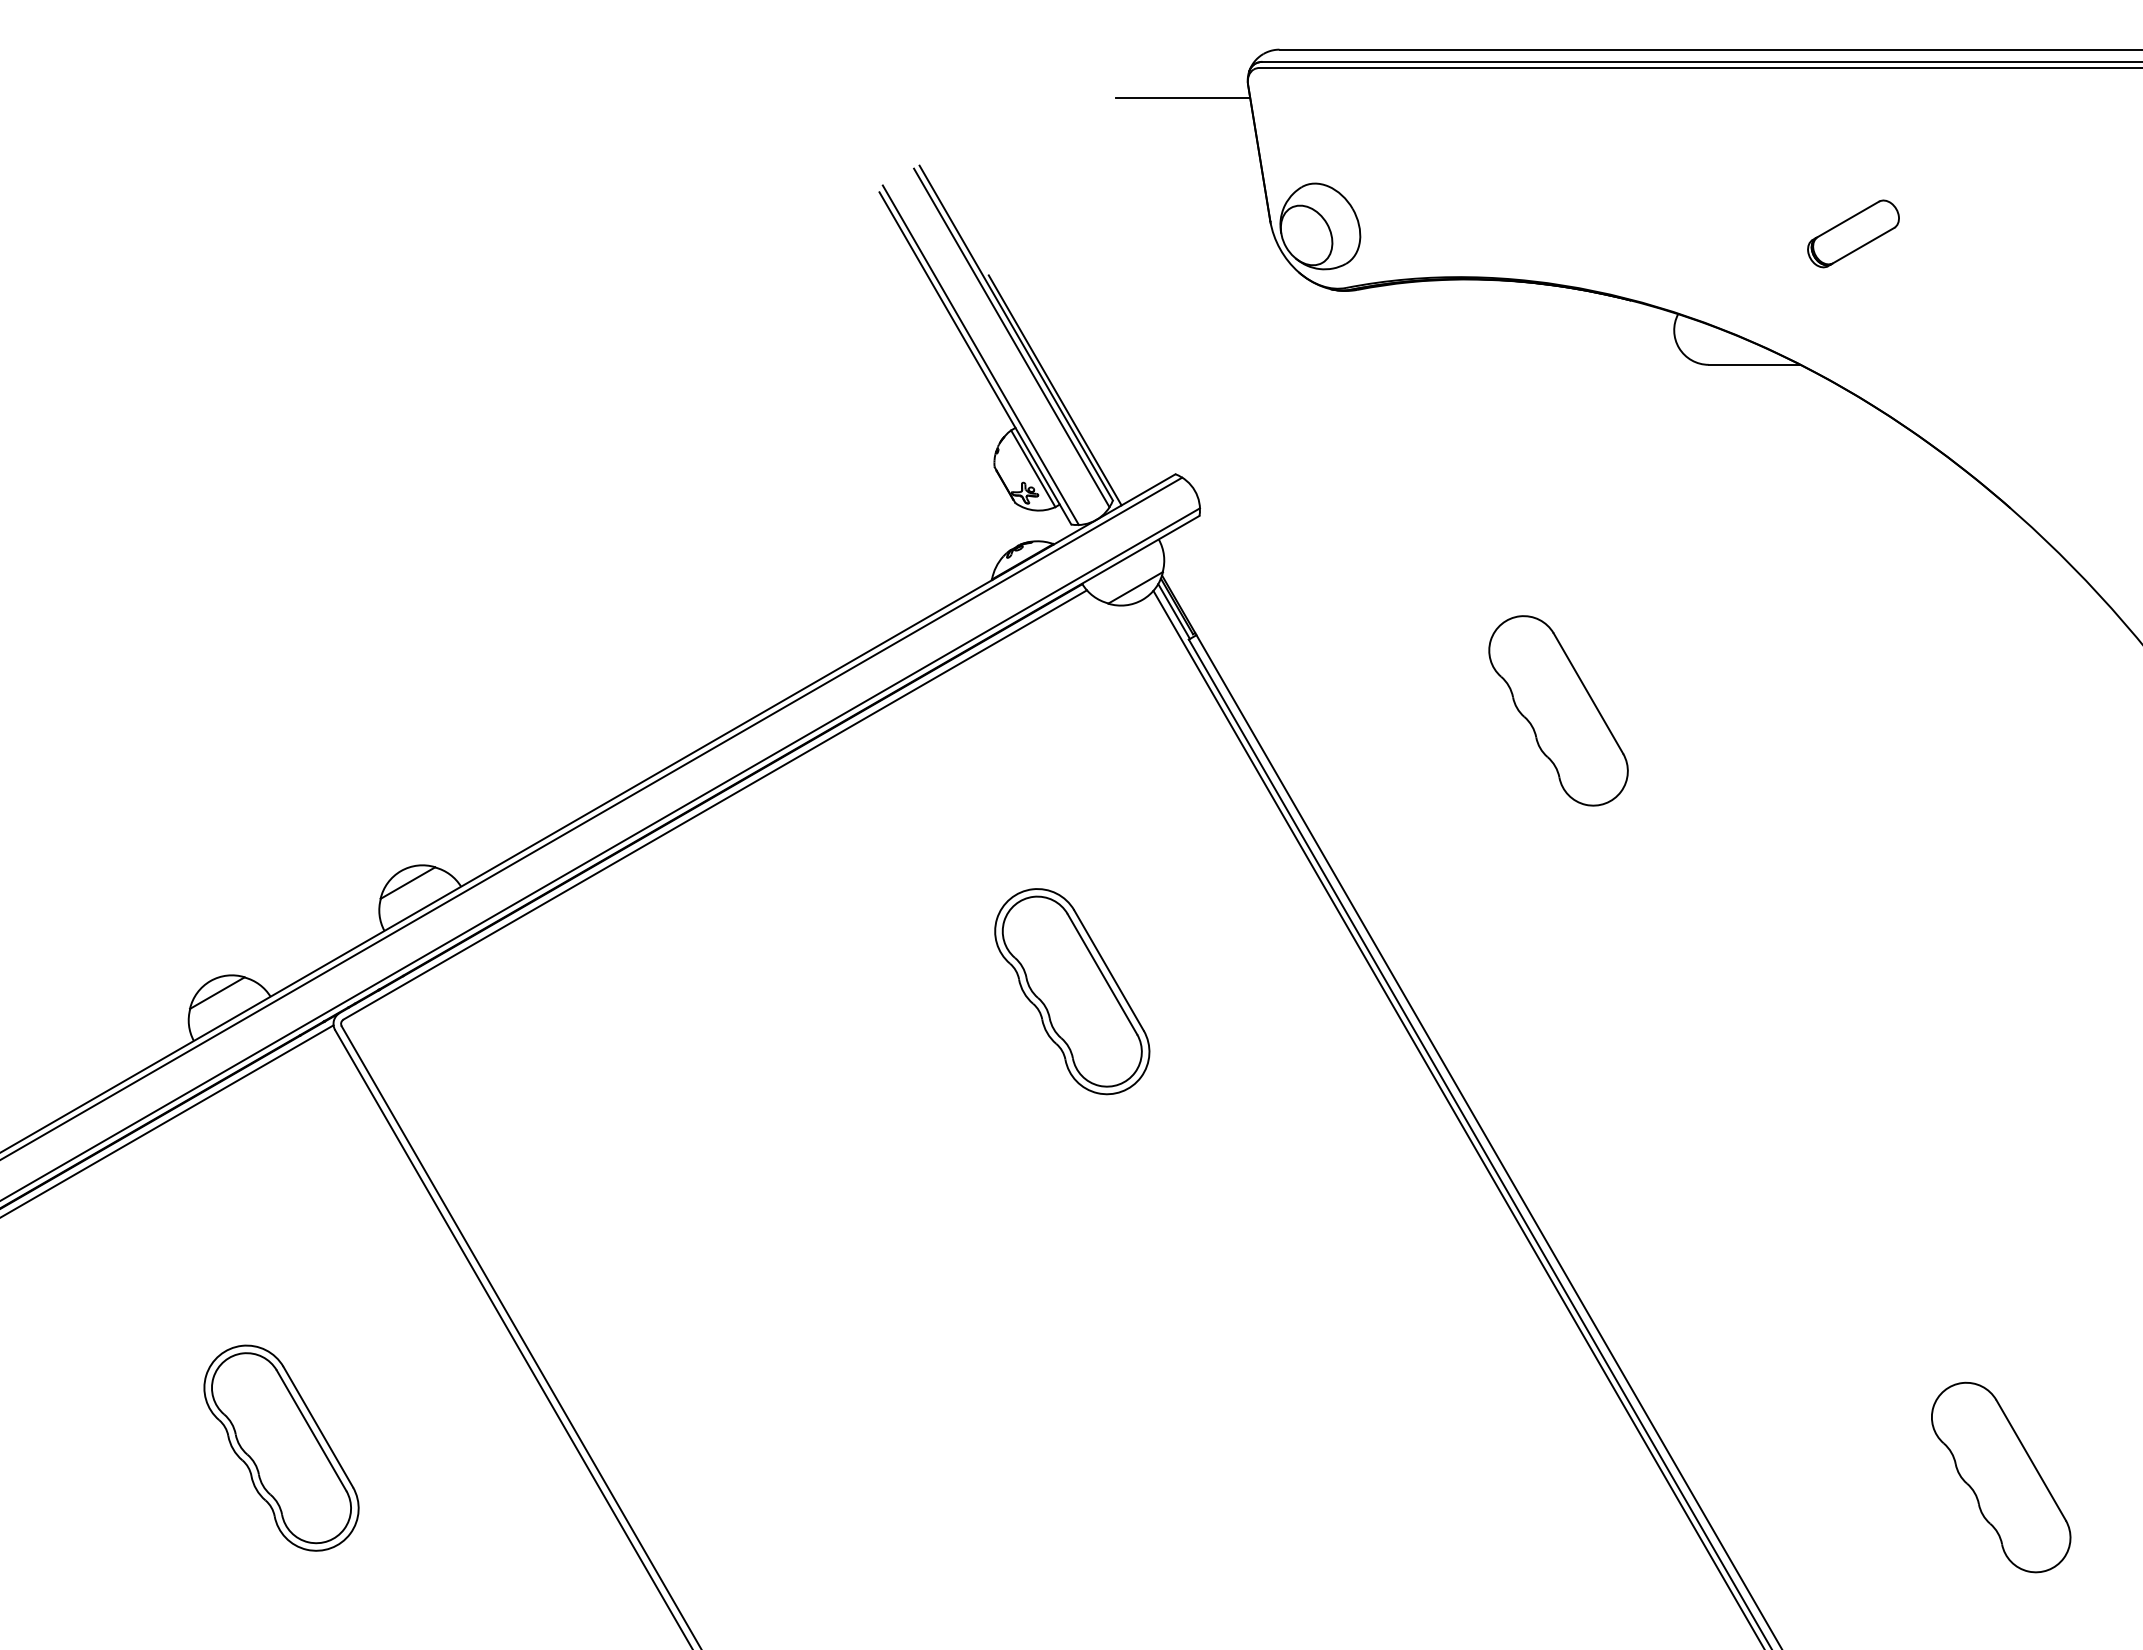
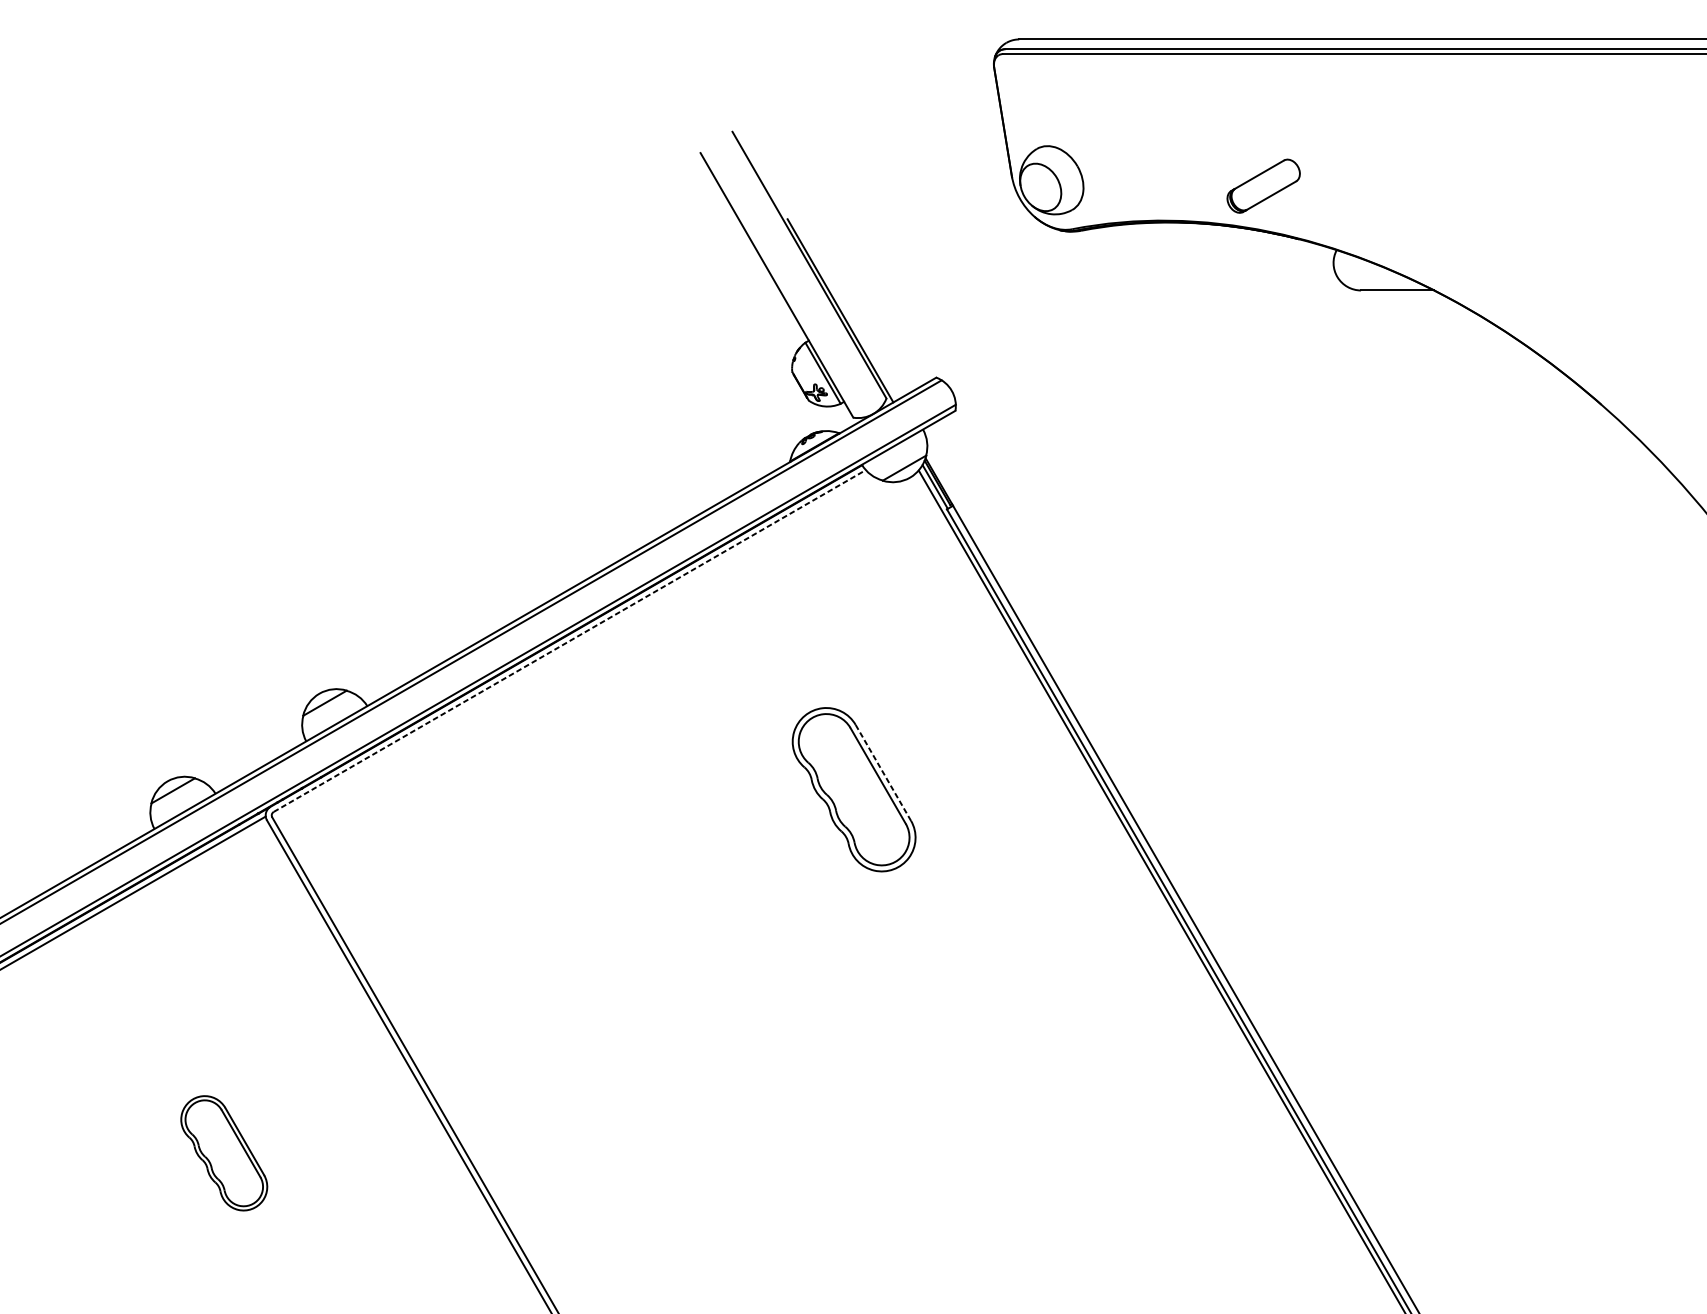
line: (1182, 97) -> (941, 77), removed
part: (1853, 233) -> (1263, 185), moved
line: (1011, 337) -> (805, 268), removed
line: (980, 355) -> (781, 283), removed
part: (1558, 710) -> (1241, 565), removed
line: (715, 804) -> (569, 640), solid -> dashed
line: (1108, 970) -> (882, 772), solid -> dashed
part: (281, 1447) -> (224, 1152), size x0.7
part: (2001, 1477) -> (1594, 1176), removed

